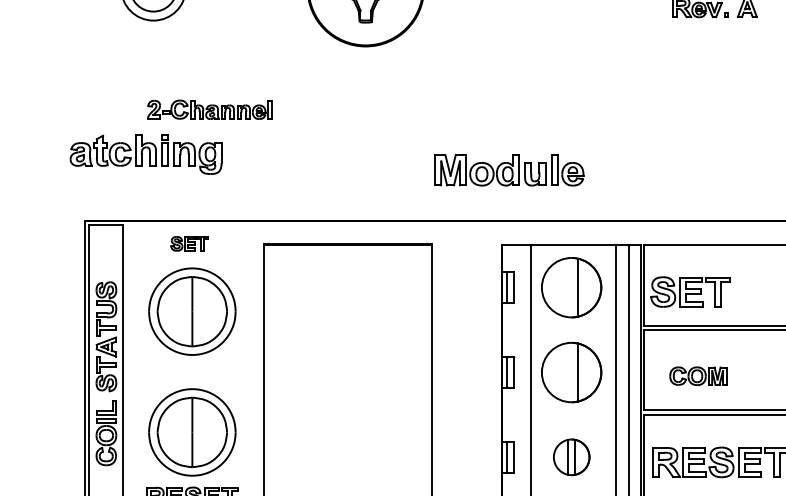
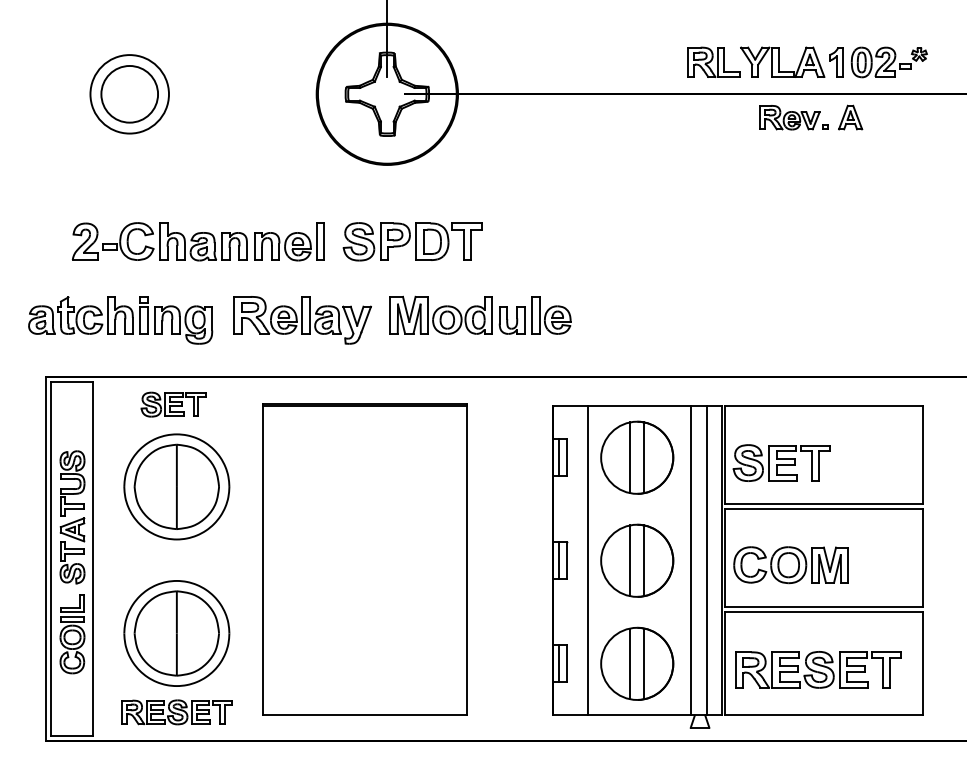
part: (209, 109) -> (197, 241), size x1.67
part: (386, 109) -> (412, 241), added
part: (145, 154) -> (120, 320), moved
part: (509, 169) -> (480, 314), moved
part: (295, 174) -> (302, 320), added
part: (189, 243) -> (173, 404), size x1.43
line: (565, 287) -> (629, 457), added
line: (565, 372) -> (629, 560), added
part: (697, 376) -> (790, 565), size x1.67
part: (571, 457) -> (637, 663), size x1.67

